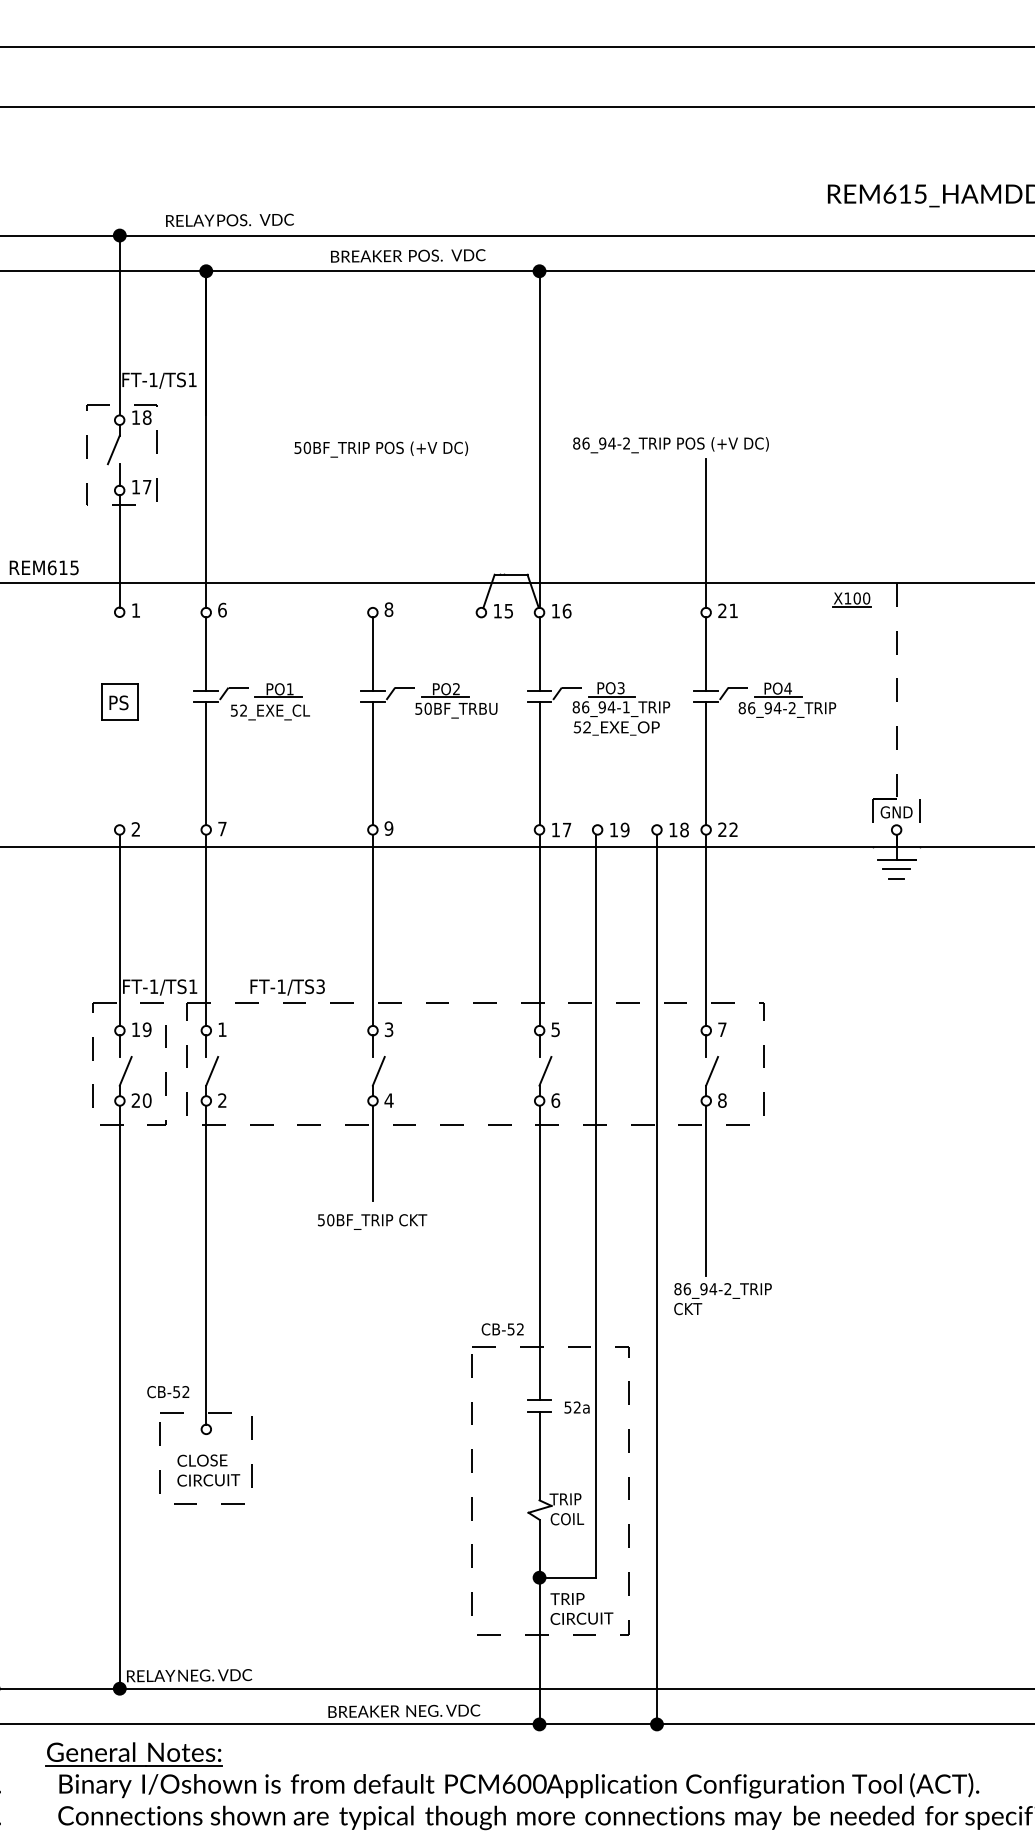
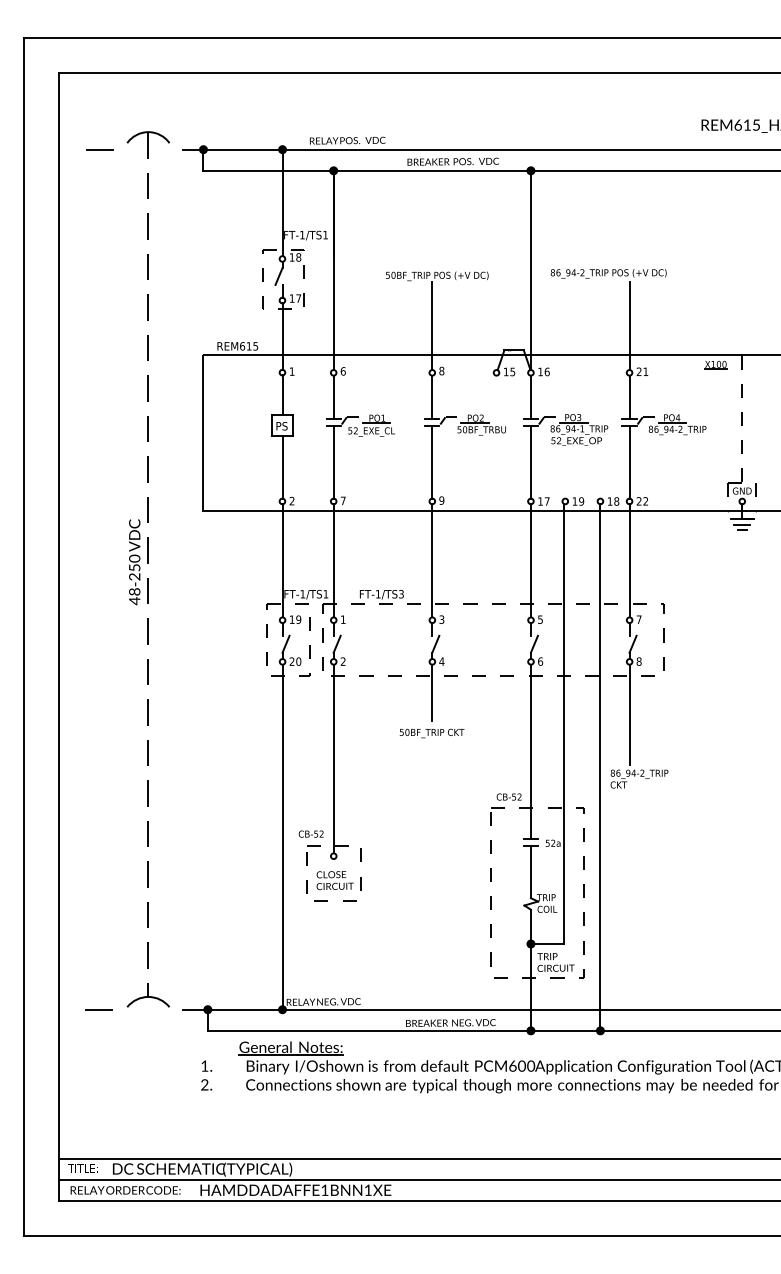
line: (373, 532) -> (432, 325), added
line: (119, 649) -> (282, 394), added
line: (119, 772) -> (282, 467), added

